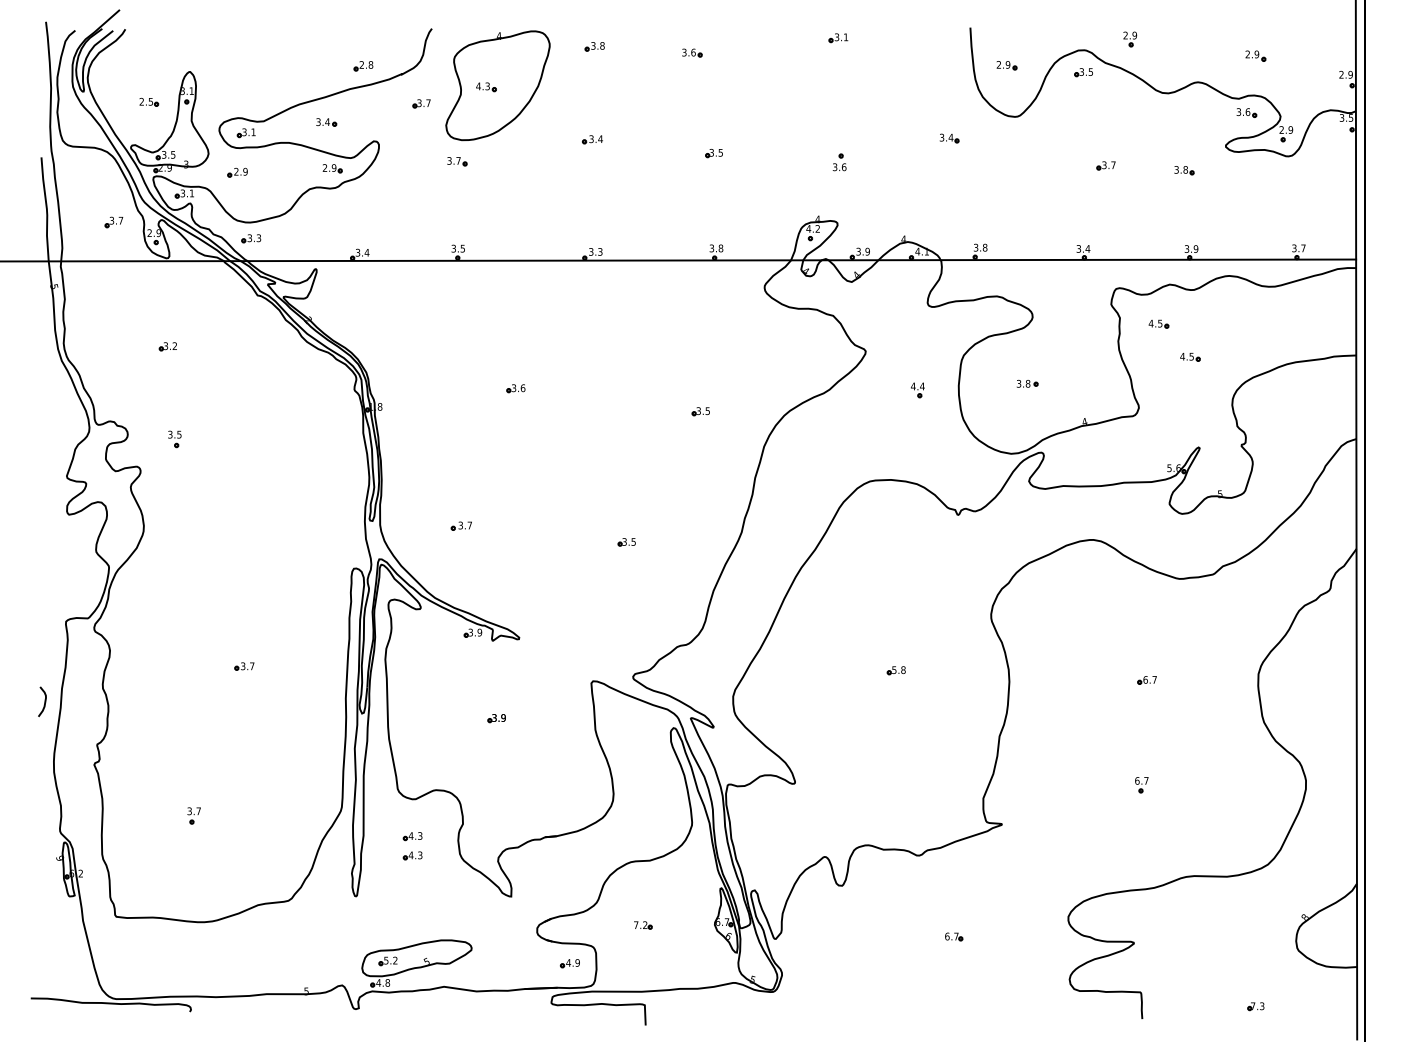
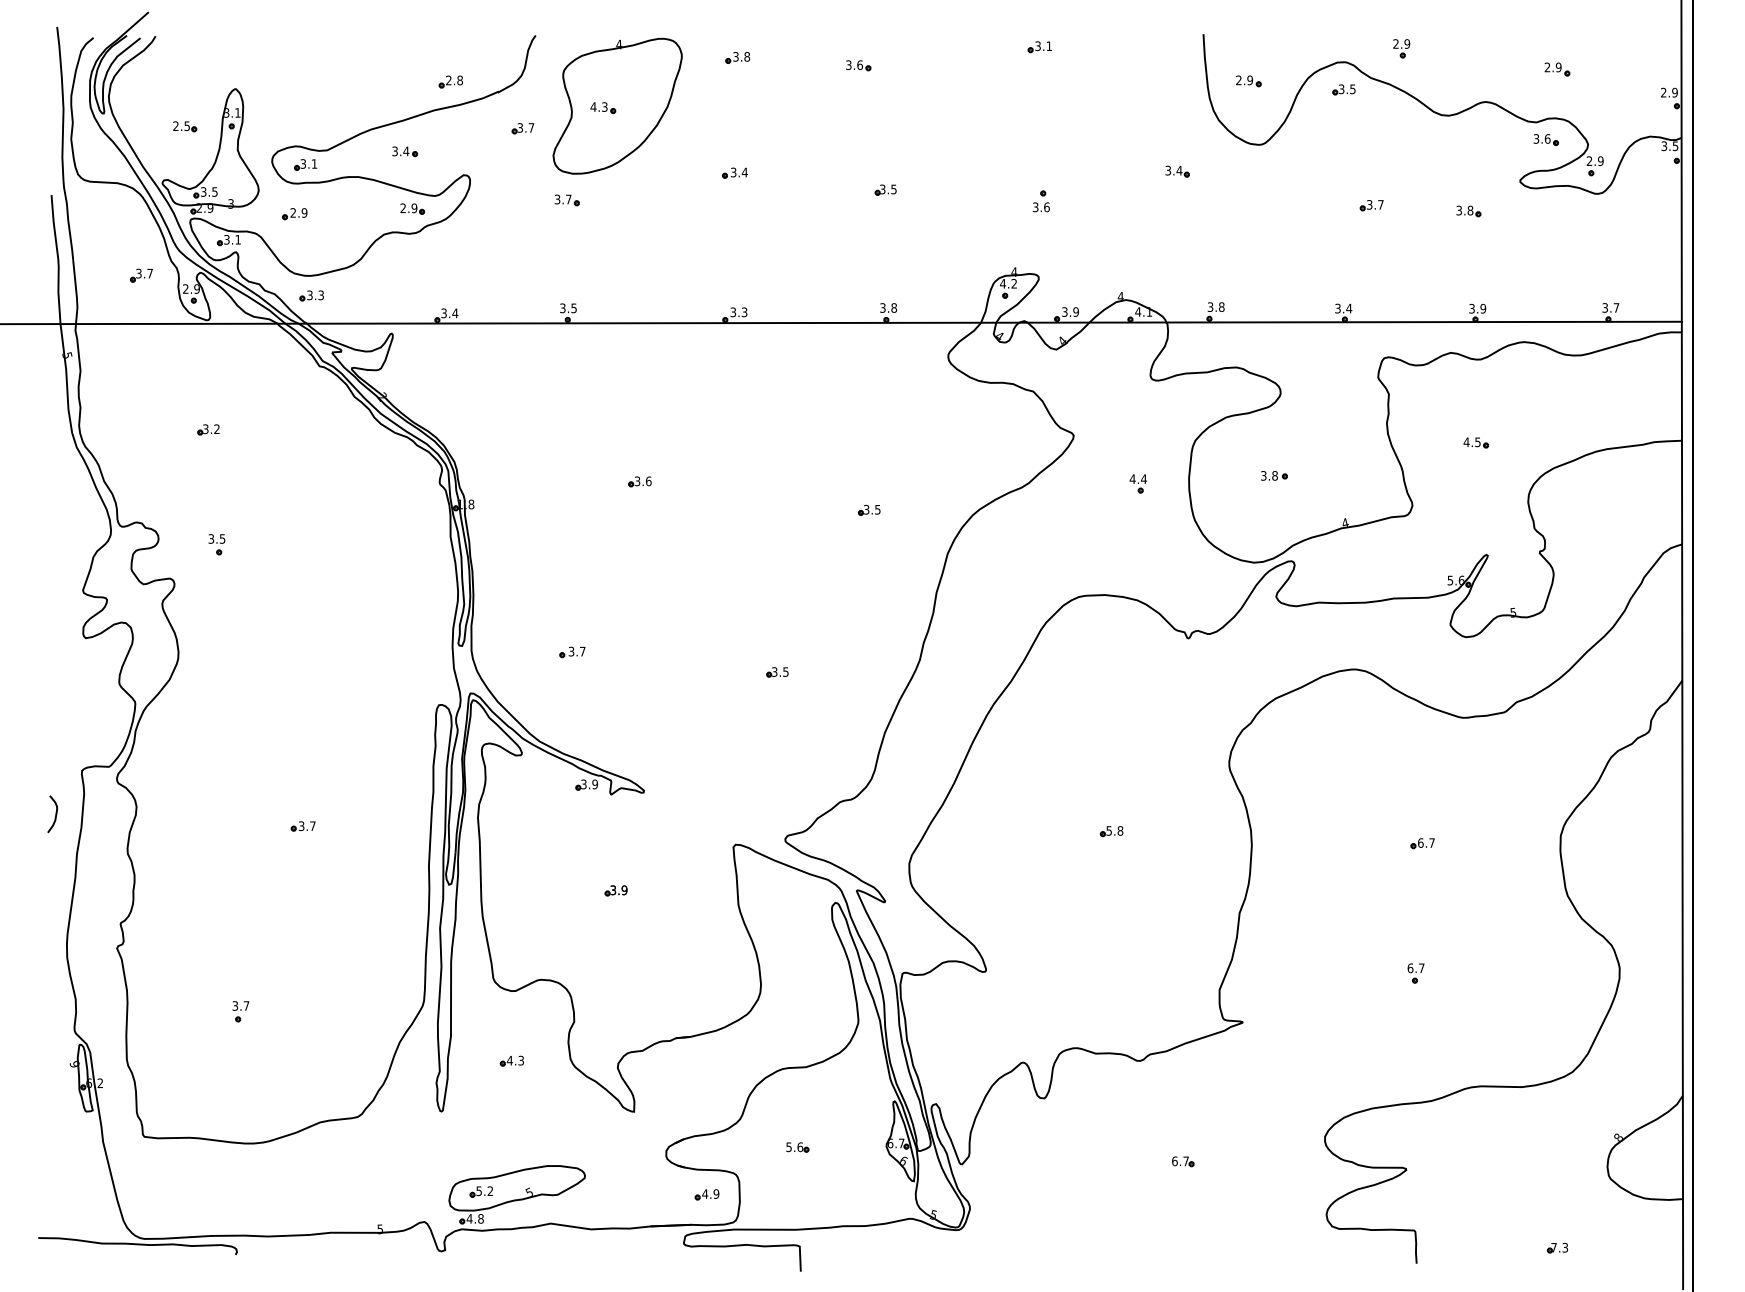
part: (1159, 323) -> (1437, 401), removed
curve: (44, 702) -> (55, 814), moved
part: (412, 835) -> (511, 1036), removed
text: (640, 925) -> (794, 1147), 7.2 -> 5.6

